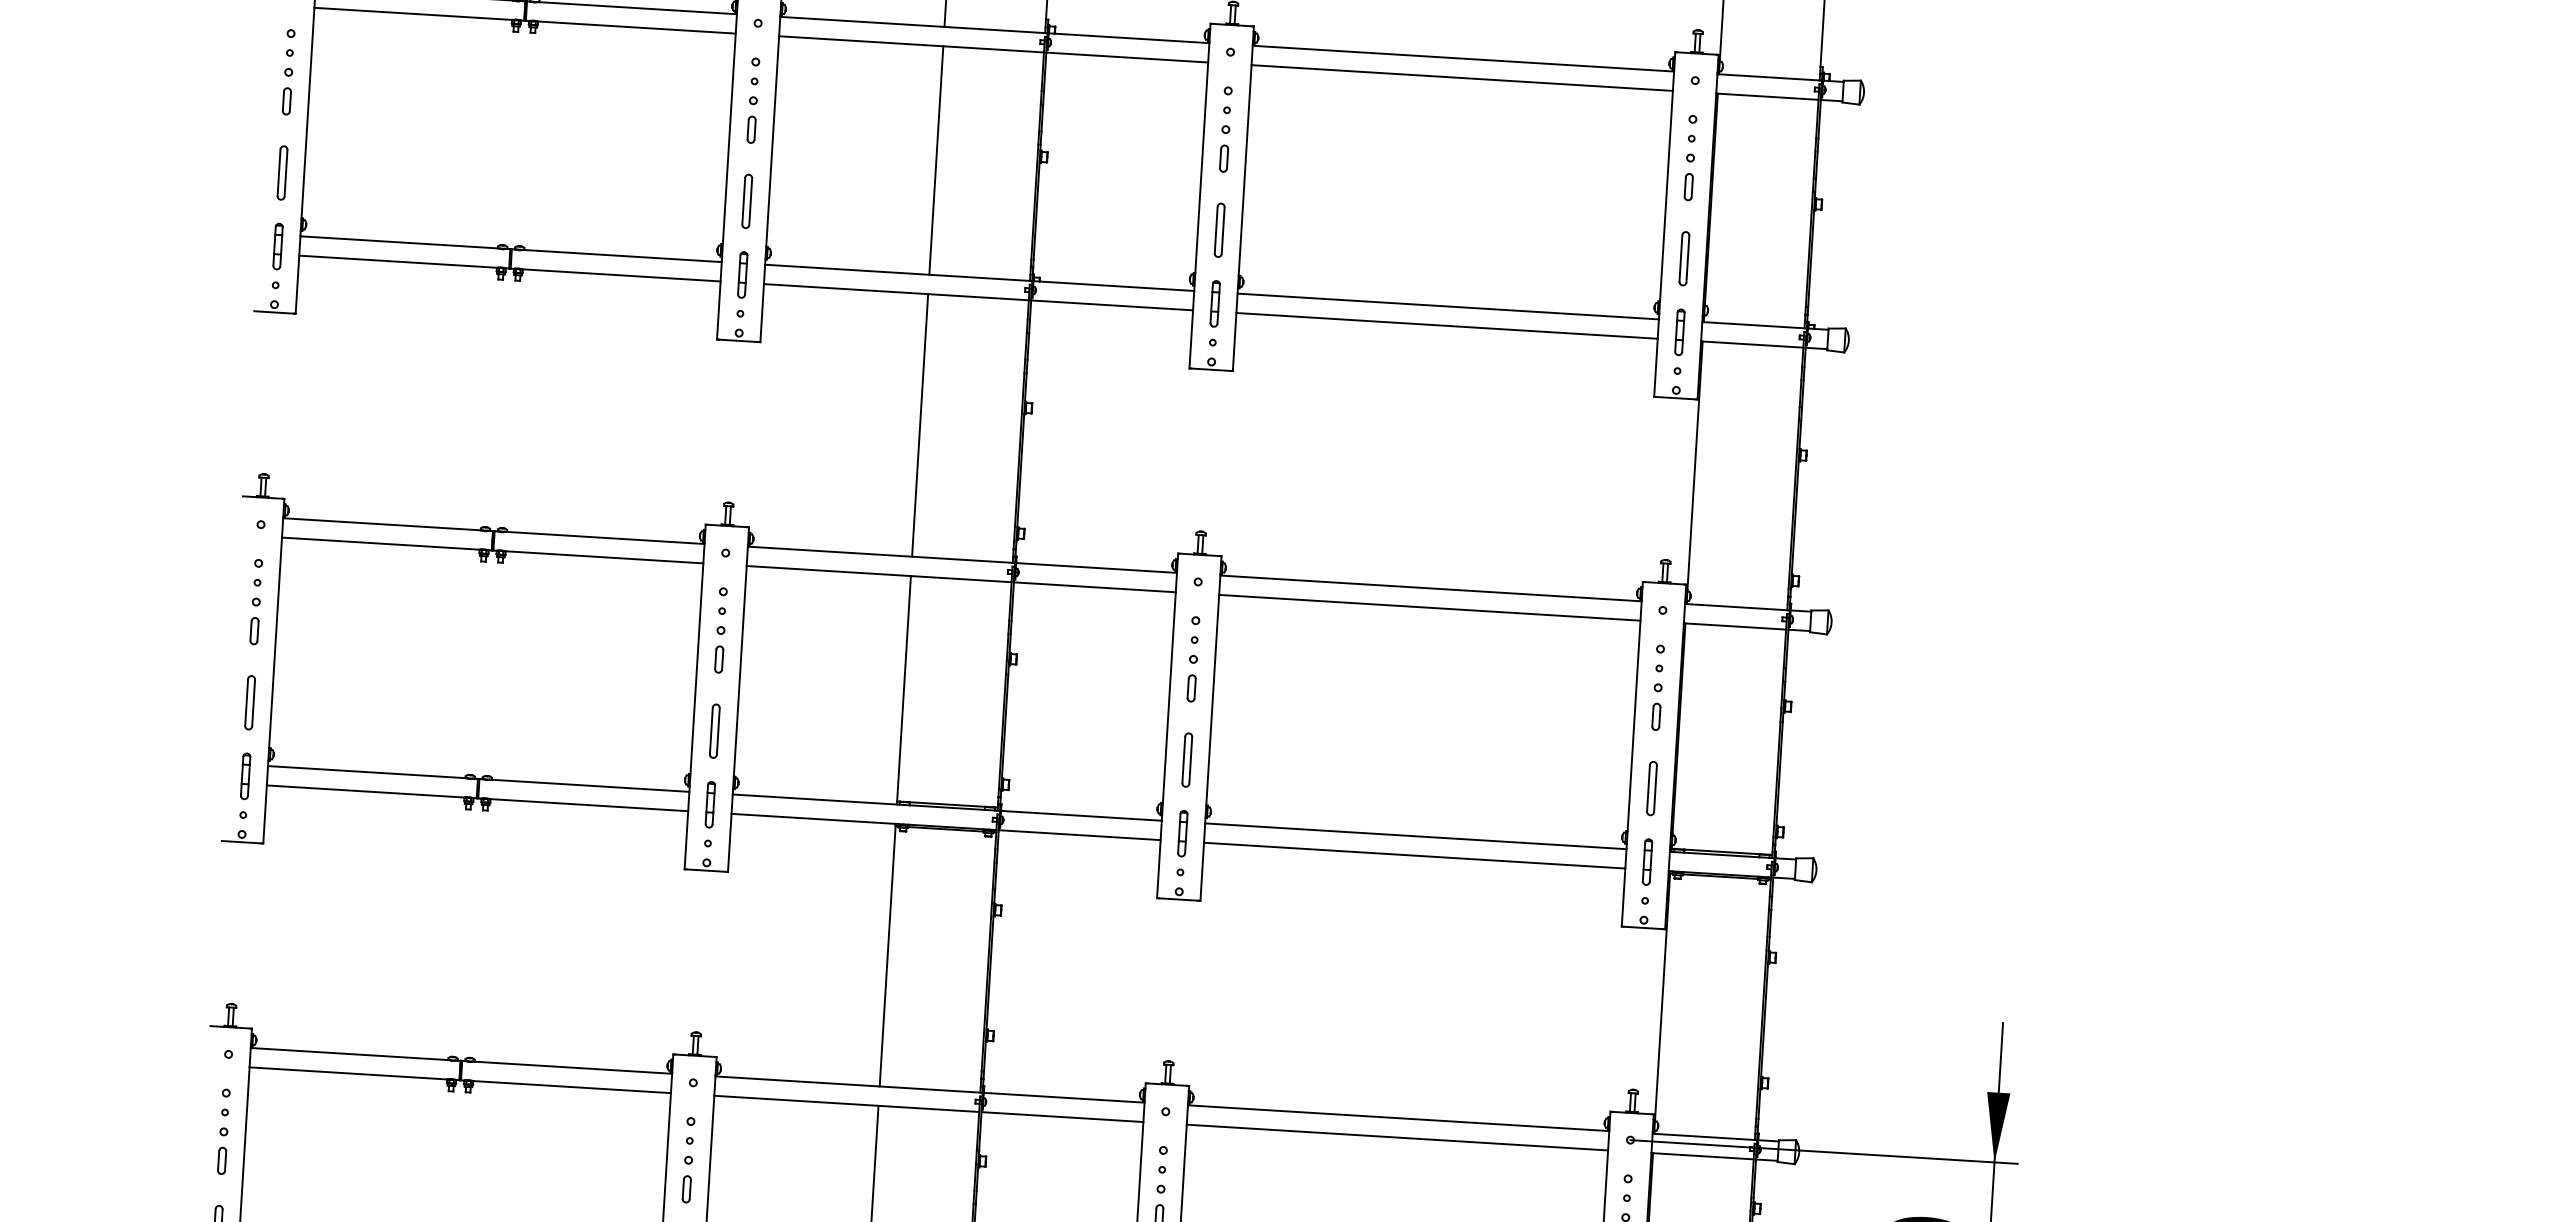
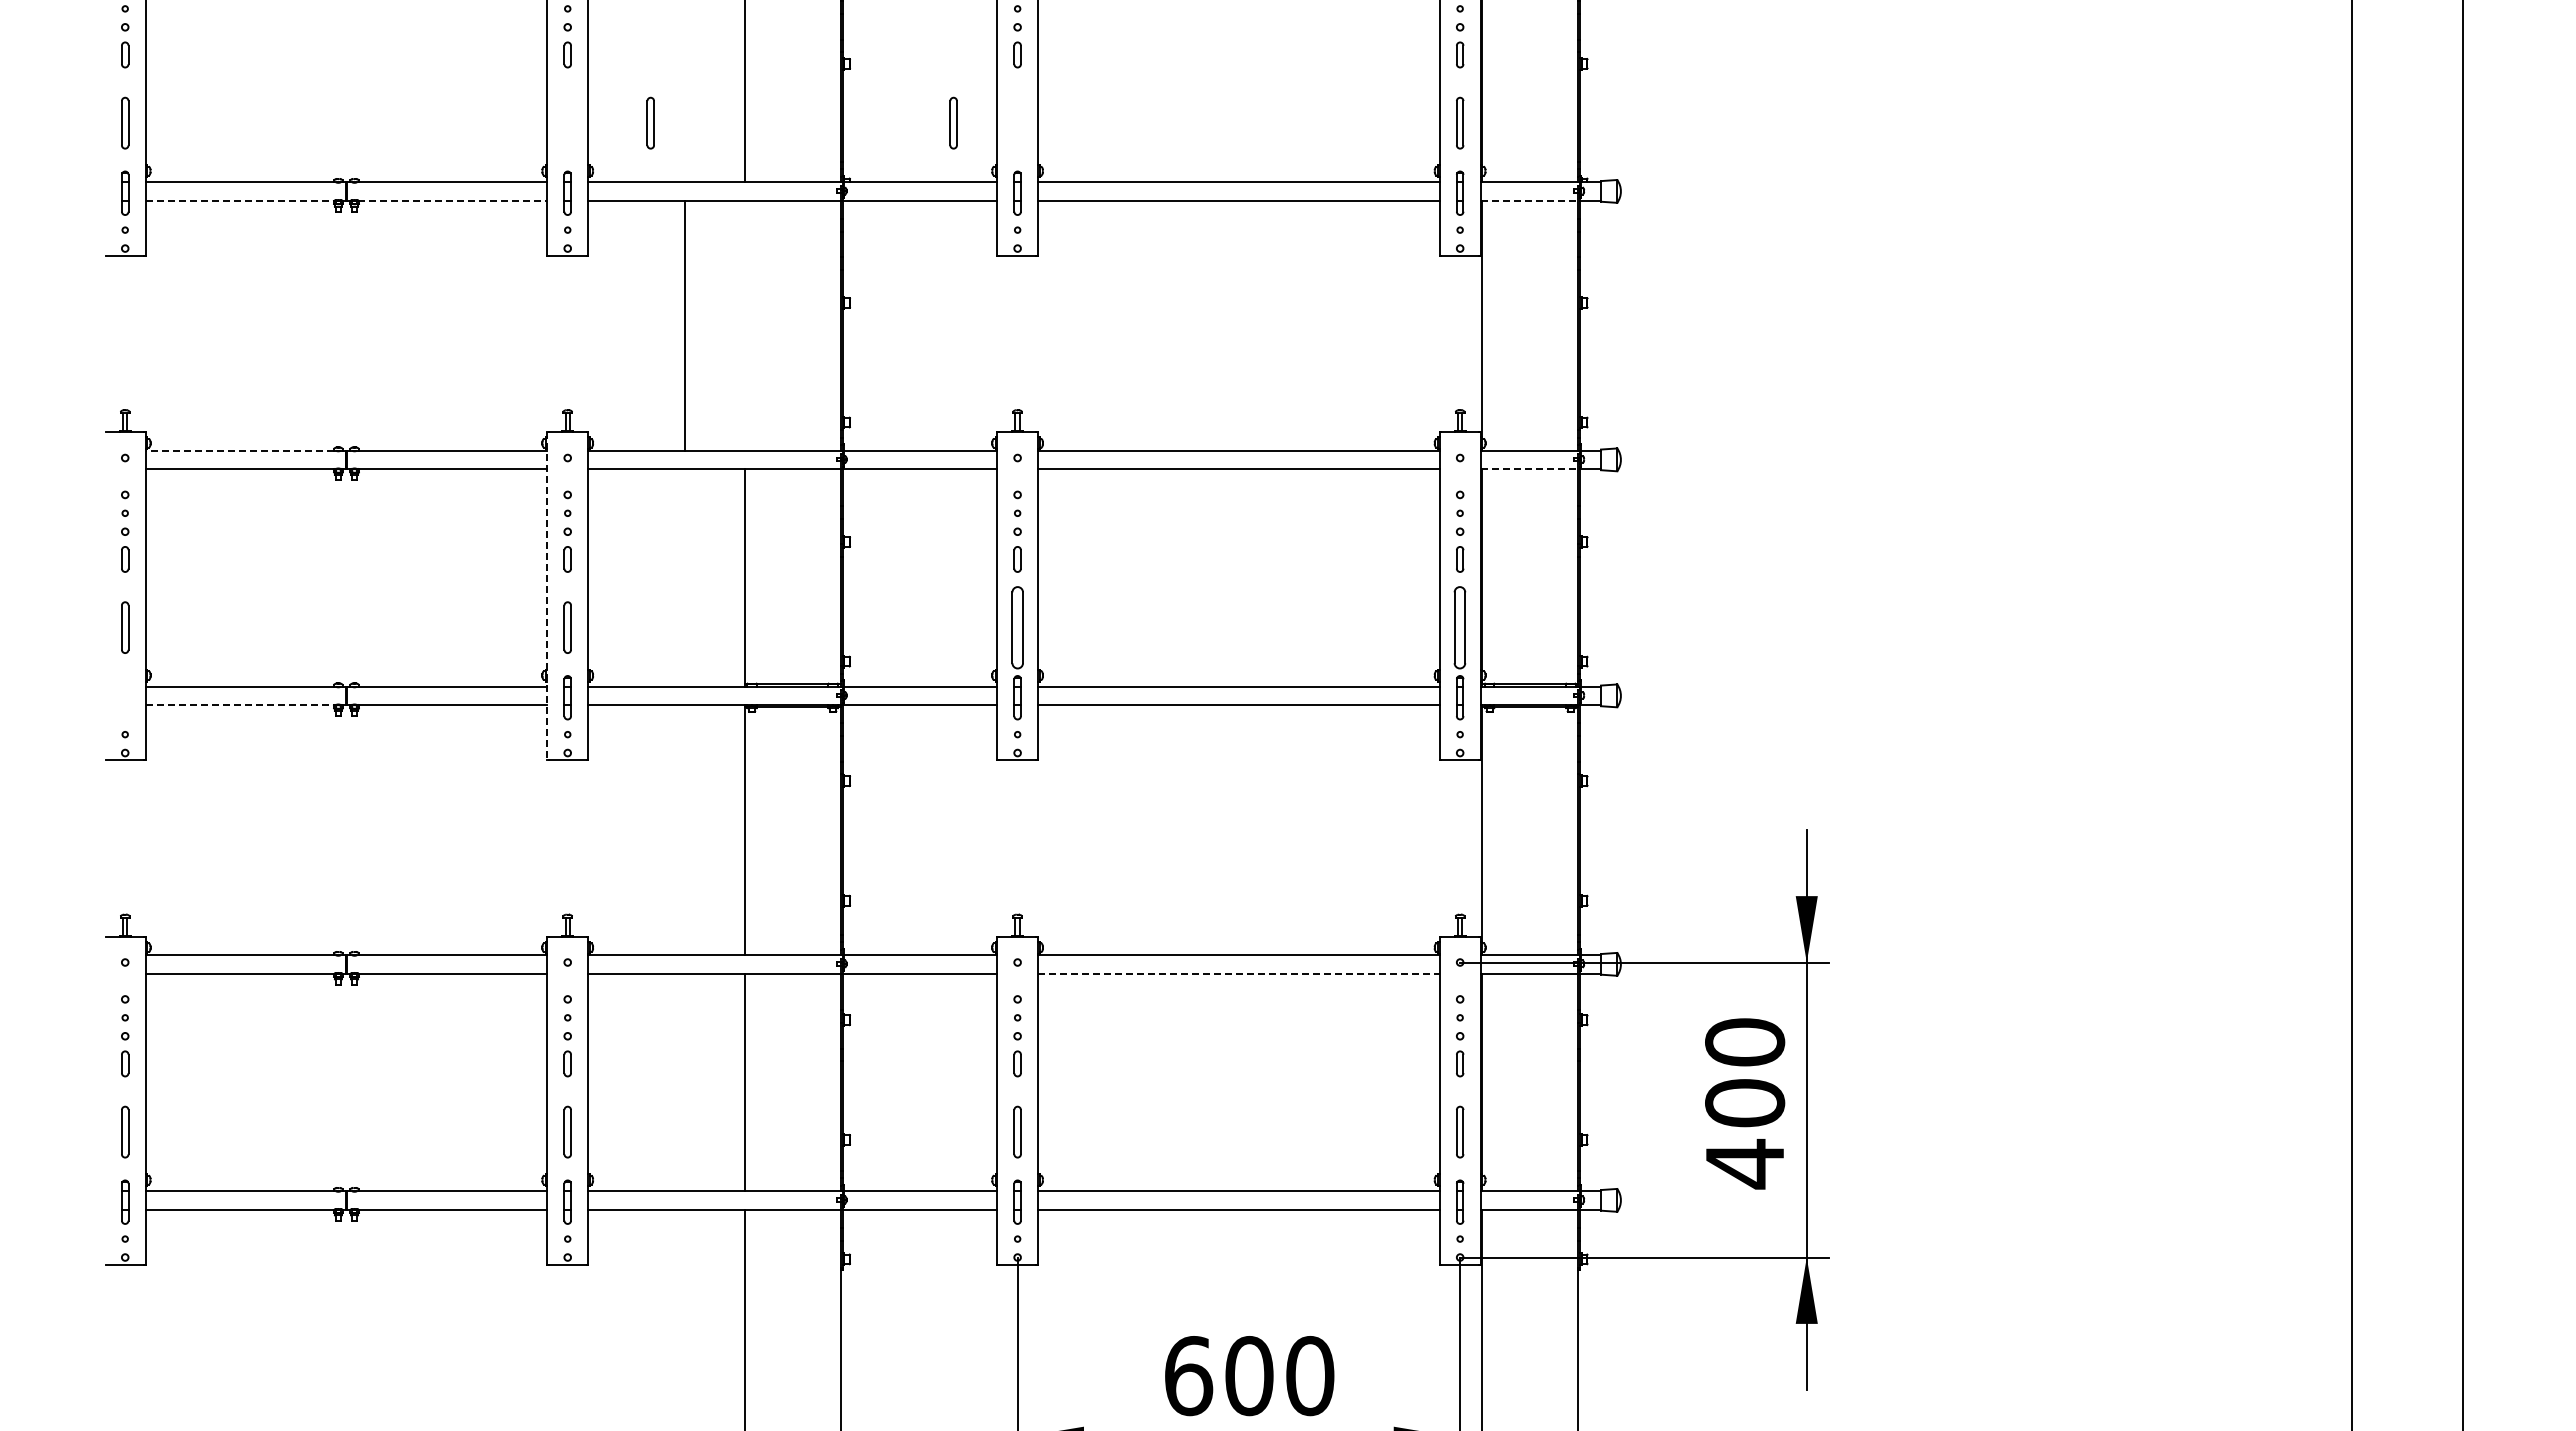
part: (747, 200) -> (650, 122), moved
part: (1219, 229) -> (953, 122), moved
line: (398, 261) -> (240, 200), solid -> dashed
line: (622, 275) -> (453, 200), solid -> dashed
line: (1752, 344) -> (1529, 200), solid -> dashed
line: (919, 425) -> (684, 325), moved
line: (381, 524) -> (239, 450), solid -> dashed
line: (1734, 626) -> (1529, 469), solid -> dashed
line: (695, 697) -> (547, 596), solid -> dashed
part: (1187, 759) -> (1017, 627), size x1.6
part: (245, 776) -> (125, 697), removed
part: (1652, 788) -> (1460, 627), size x1.6
line: (366, 791) -> (240, 705), solid -> dashed
line: (1397, 1137) -> (1238, 973), solid -> dashed

